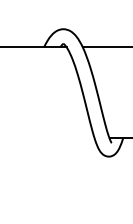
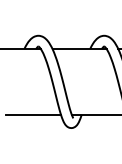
line: (56, 137) -> (33, 114), added

